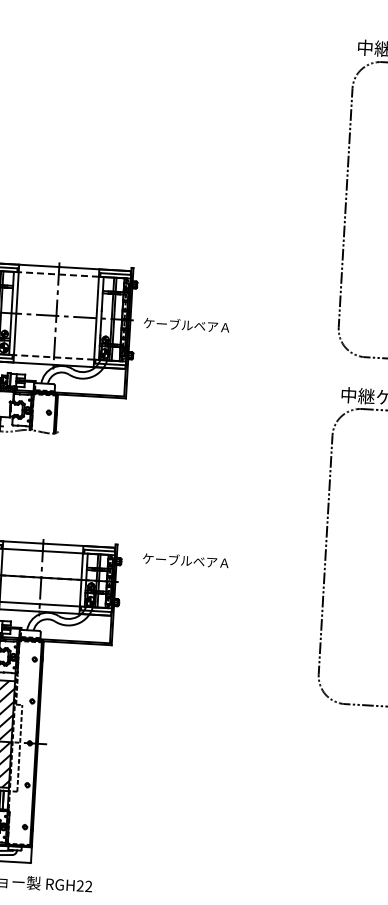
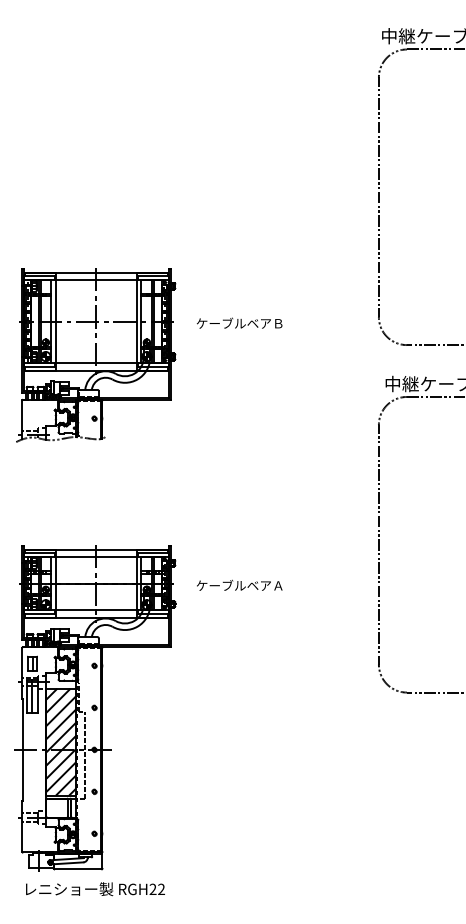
line: (57, 274) -> (95, 280), dashed -> solid
text: (193, 324) -> (233, 322), ケーブルベアＡ -> ケーブルベアＢ
line: (53, 357) -> (95, 363), dashed -> solid
text: (185, 559) -> (239, 584), moved

